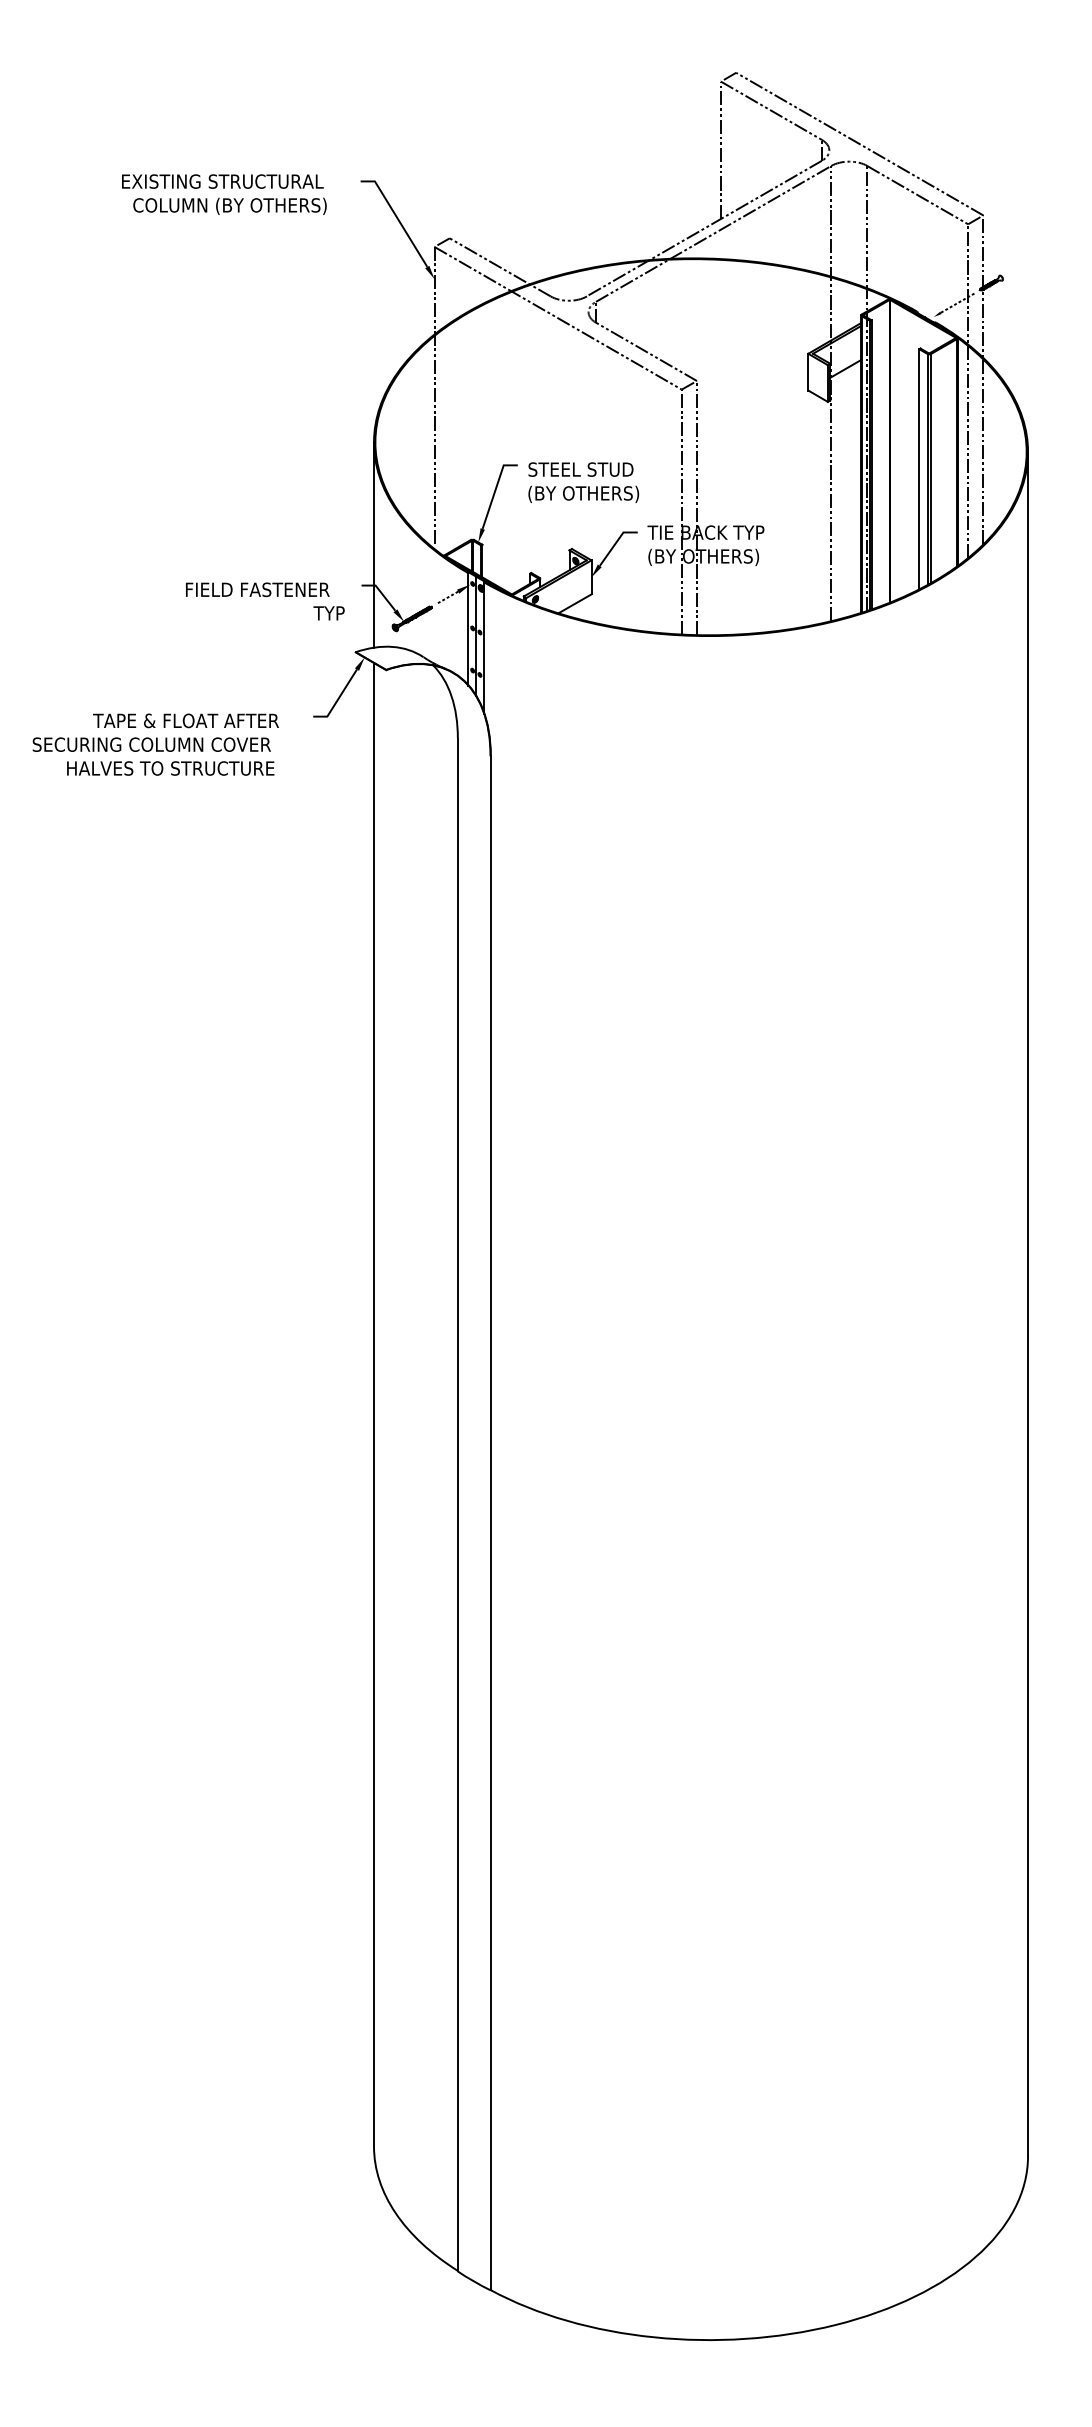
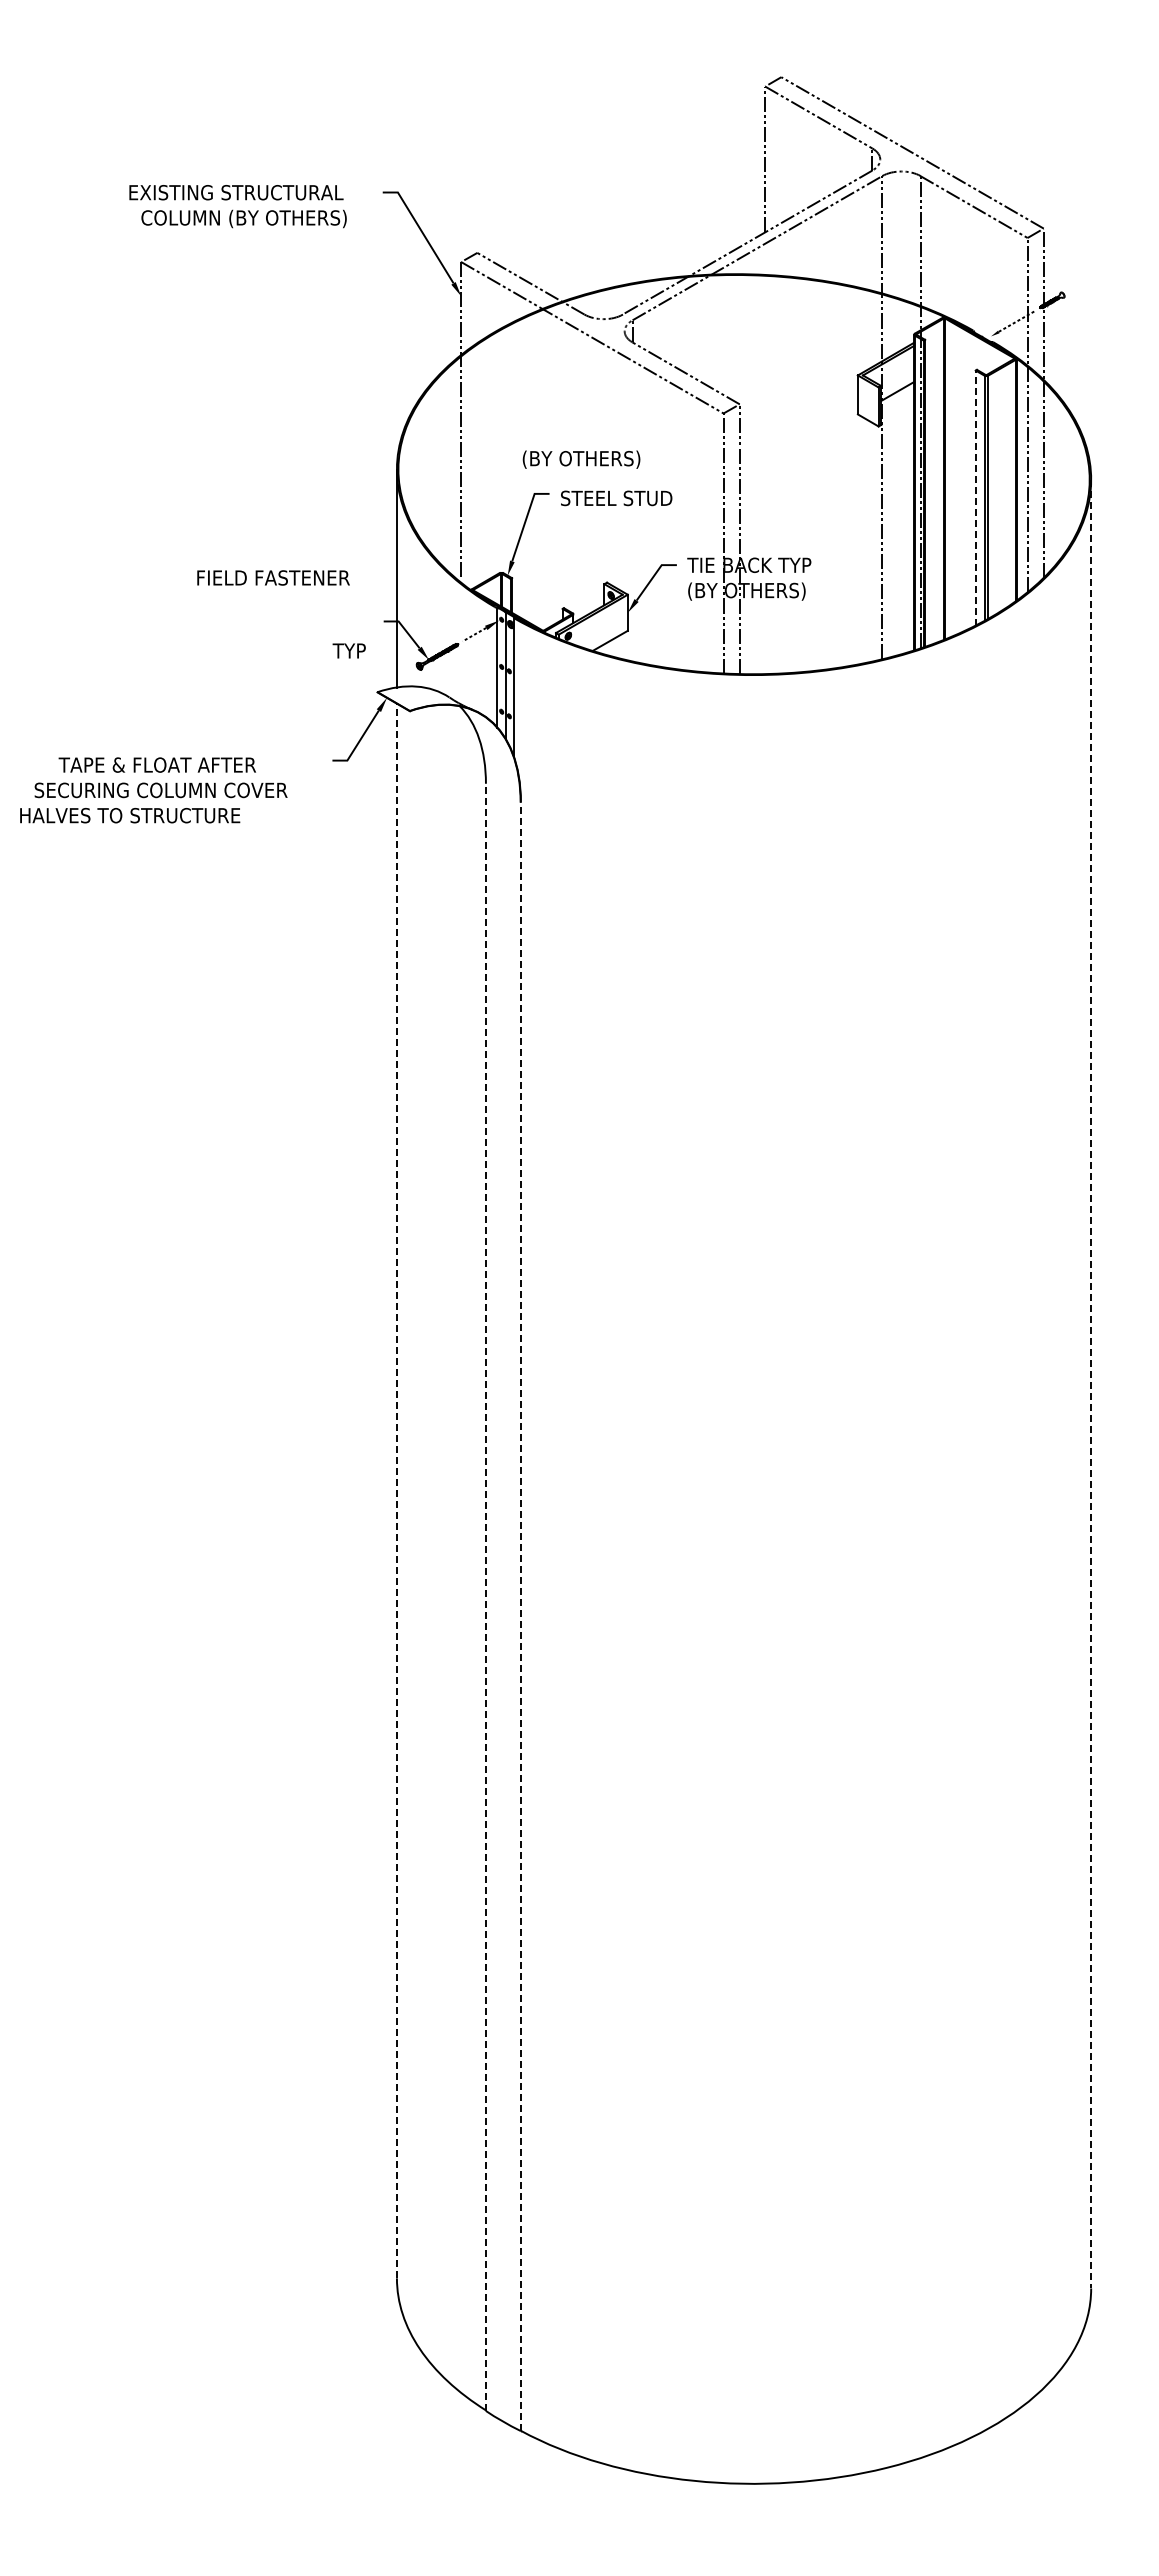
line: (919, 468) -> (975, 497), solid -> dashed
text: (583, 494) -> (581, 459), moved
text: (257, 589) -> (273, 577), moved
text: (185, 720) -> (156, 764), moved
text: (171, 768) -> (130, 815), moved
line: (1028, 1304) -> (1091, 1384), solid -> dashed
line: (373, 1404) -> (396, 1490), solid -> dashed
line: (458, 1504) -> (486, 1596), solid -> dashed
line: (490, 1522) -> (520, 1616), solid -> dashed

